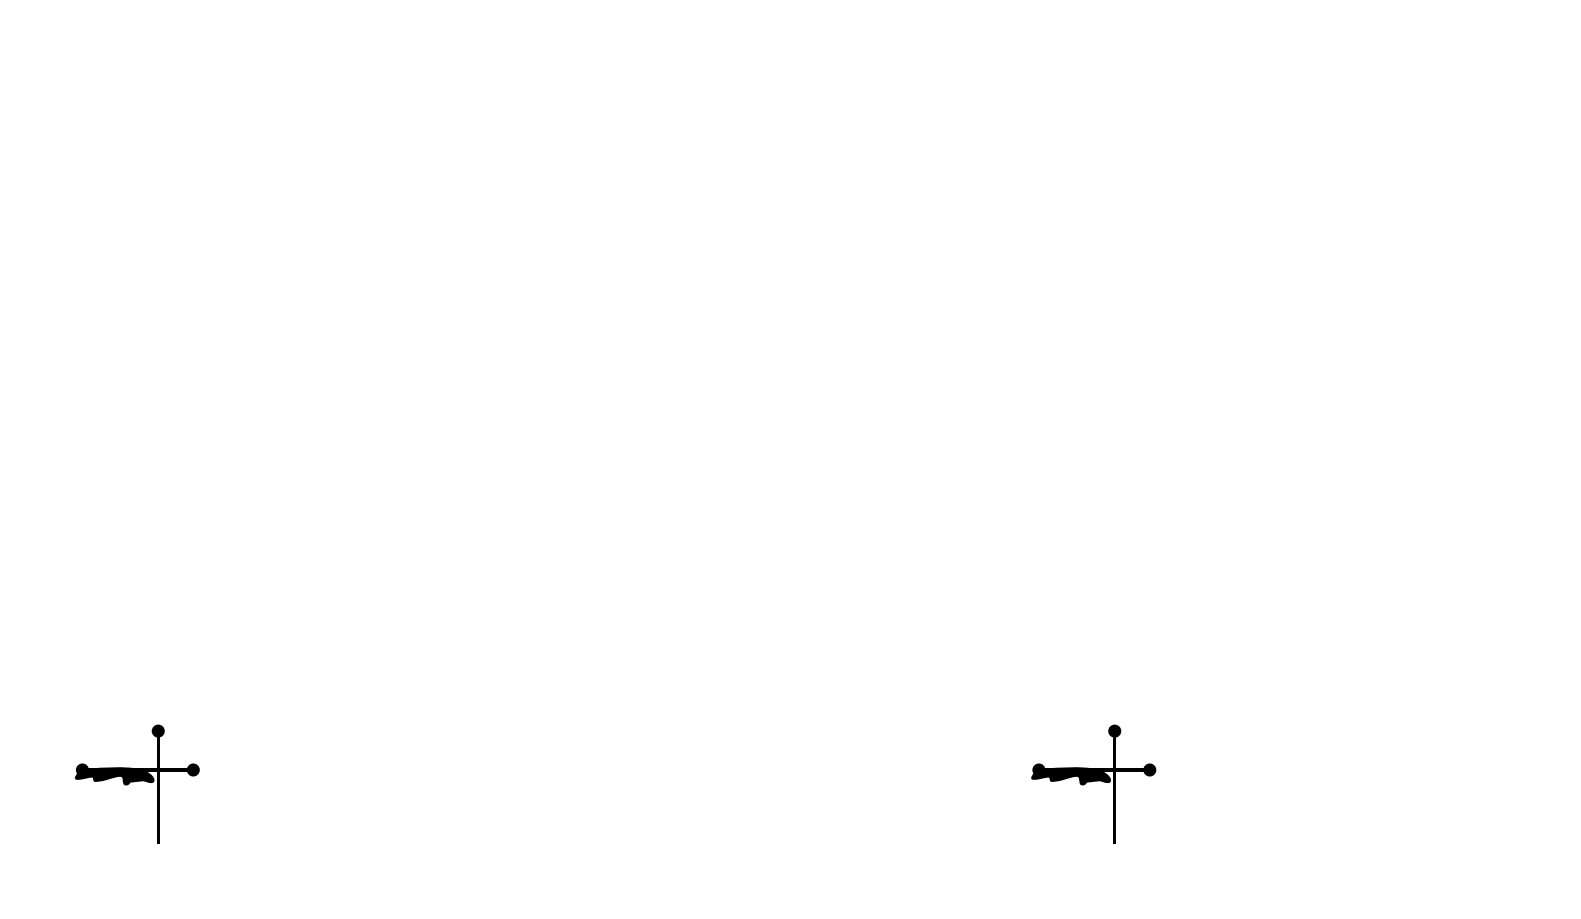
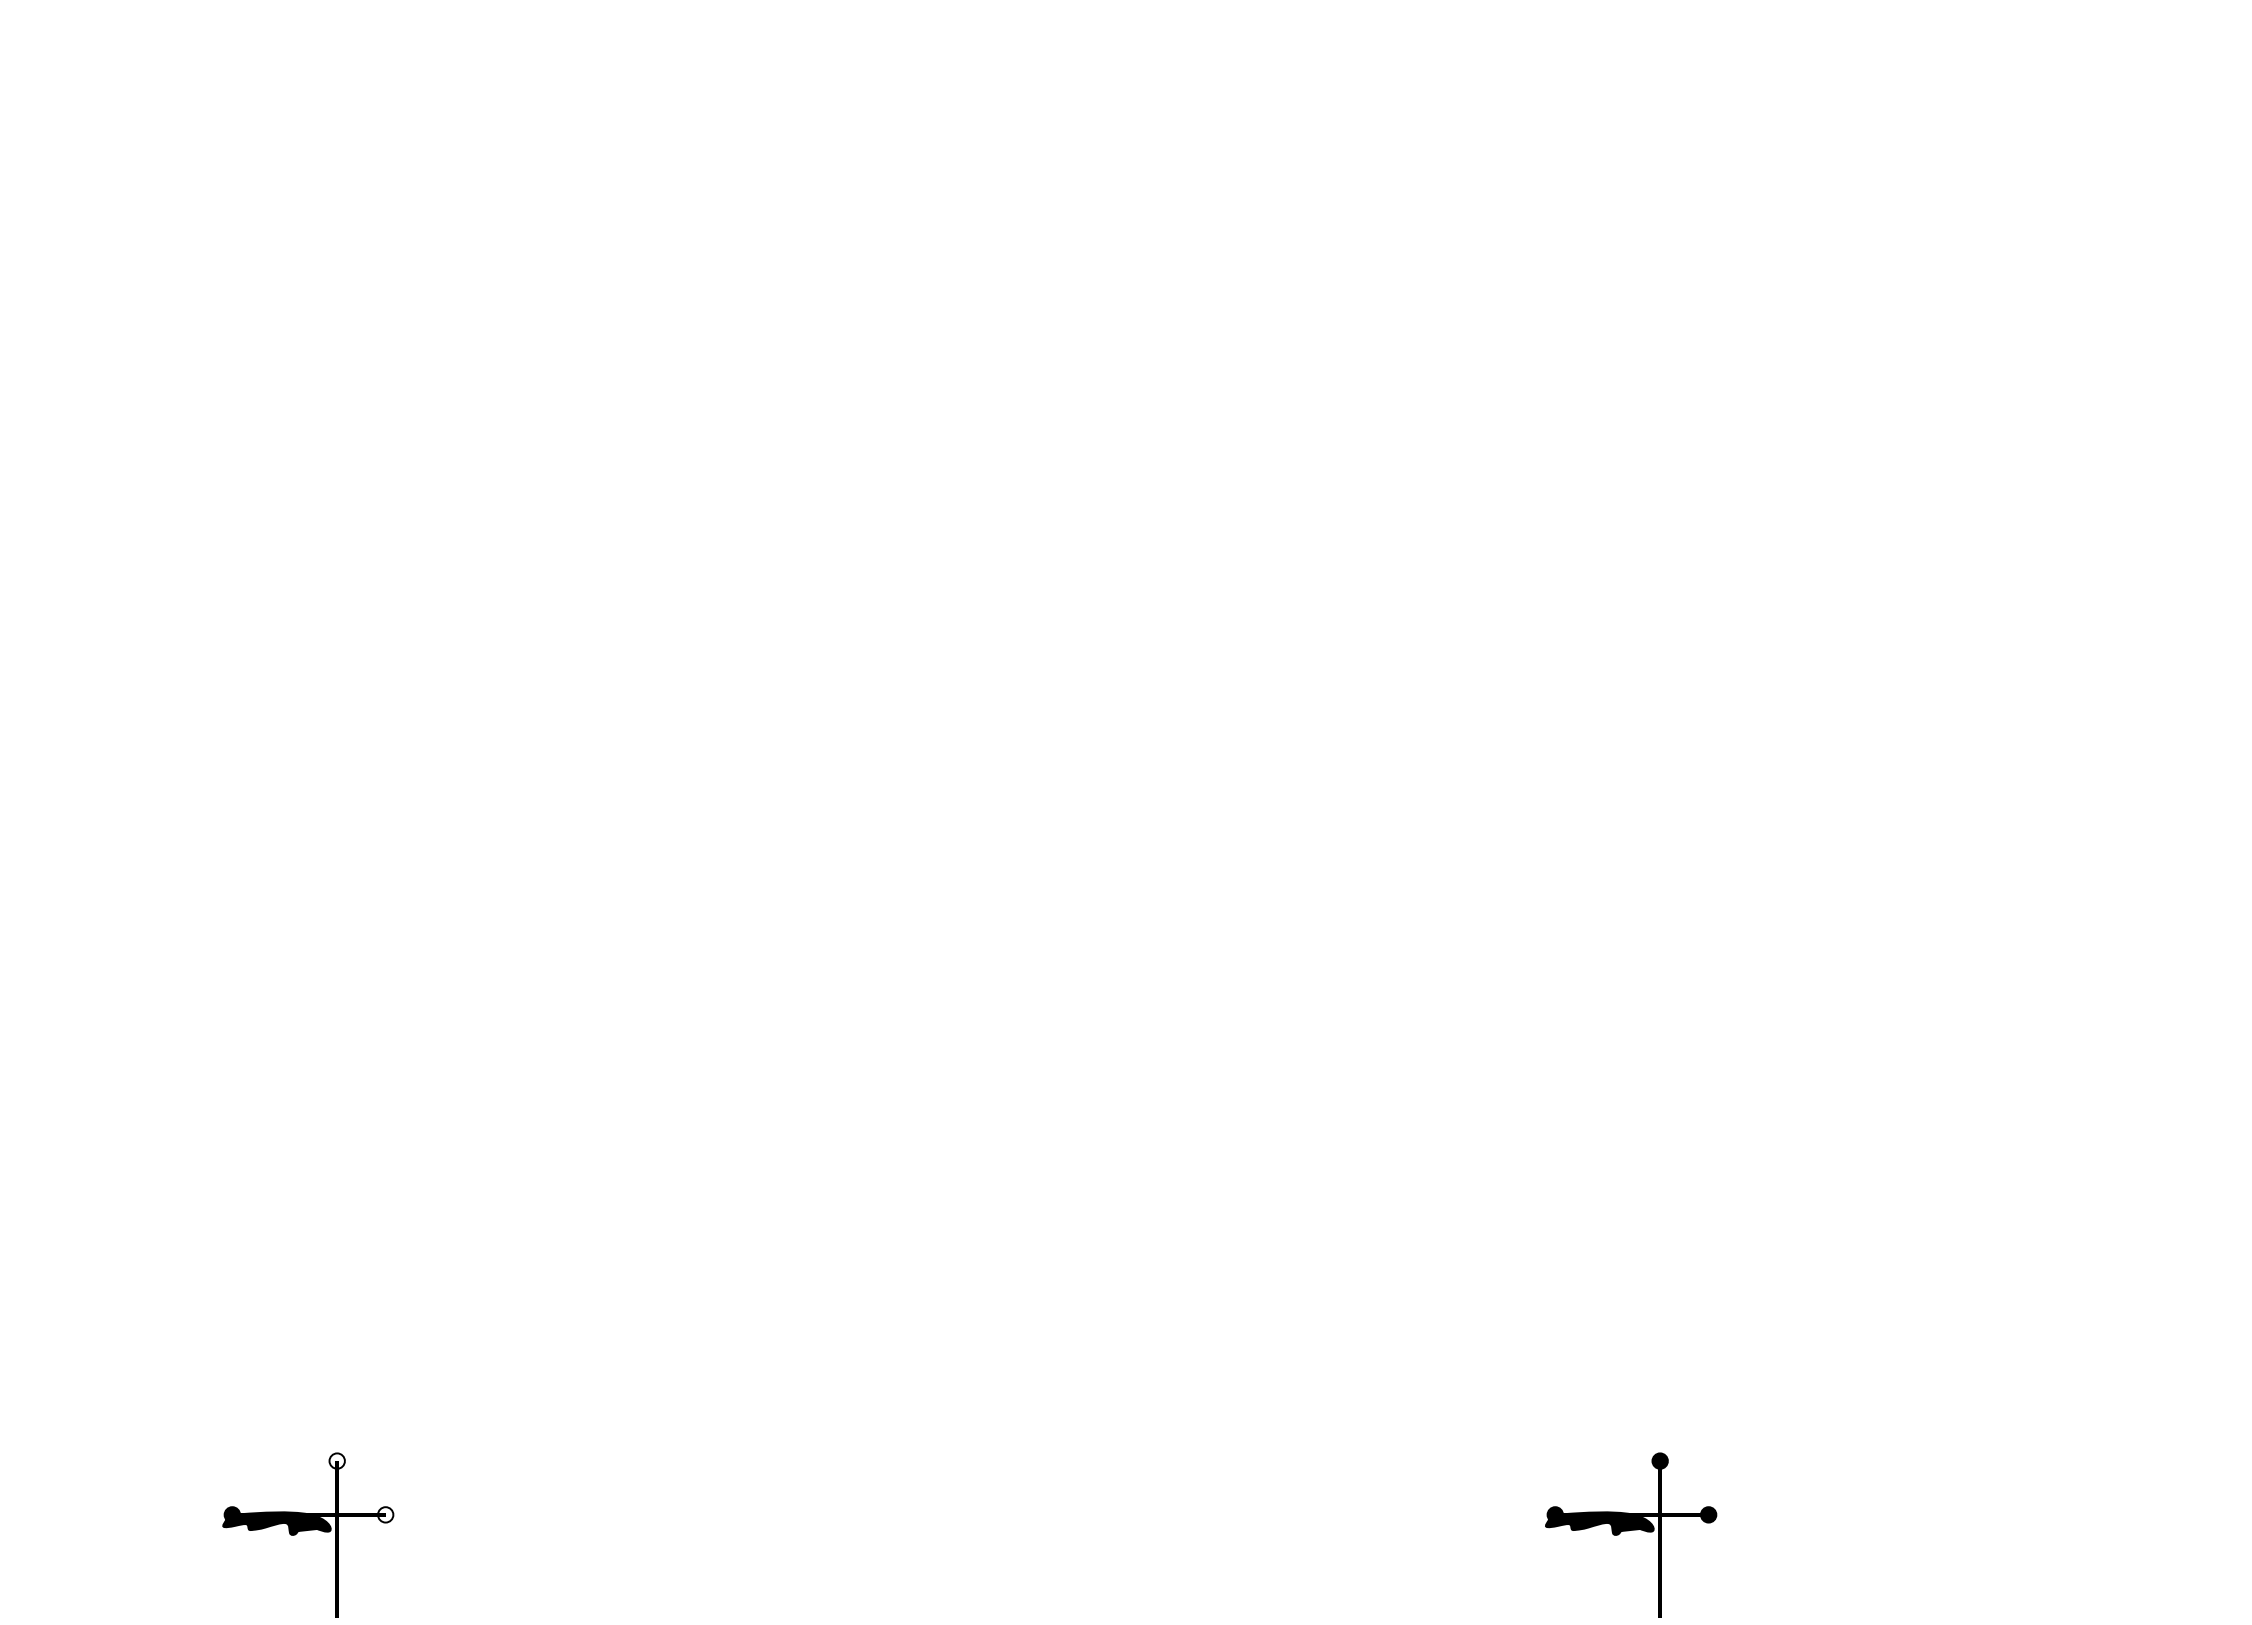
fill: (157, 730) -> (336, 1460), removed
fill: (193, 769) -> (385, 1514), removed

